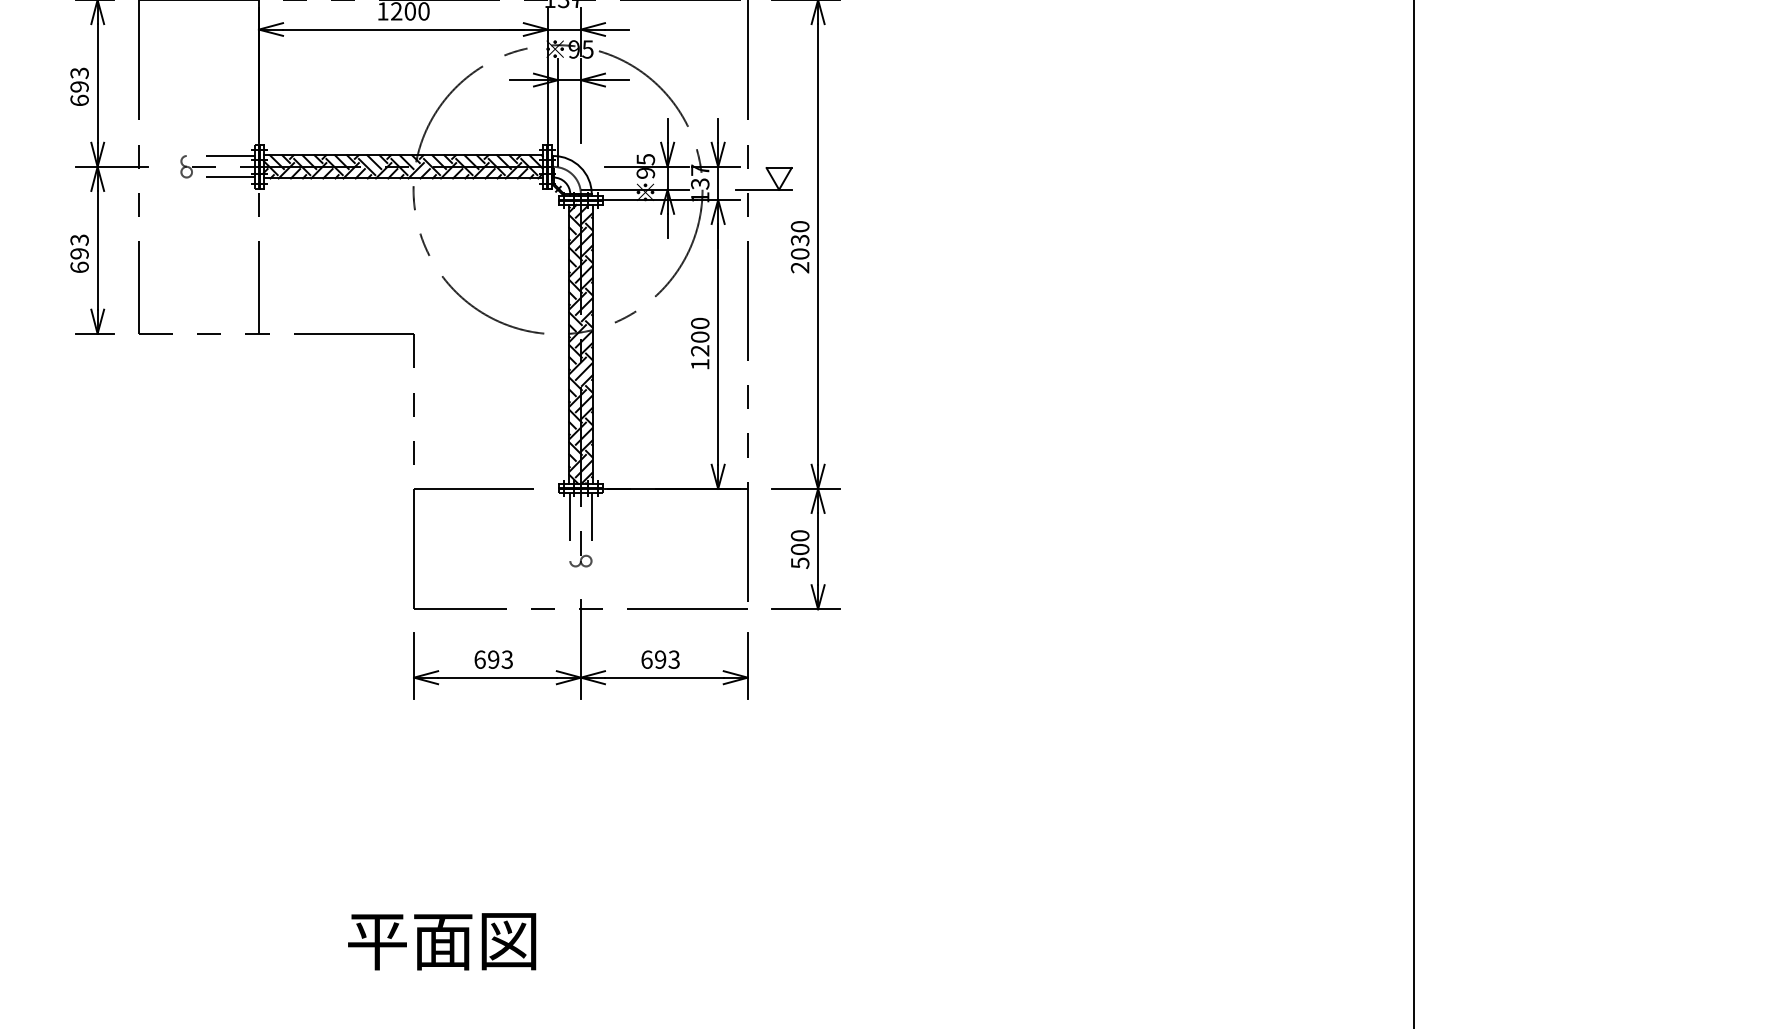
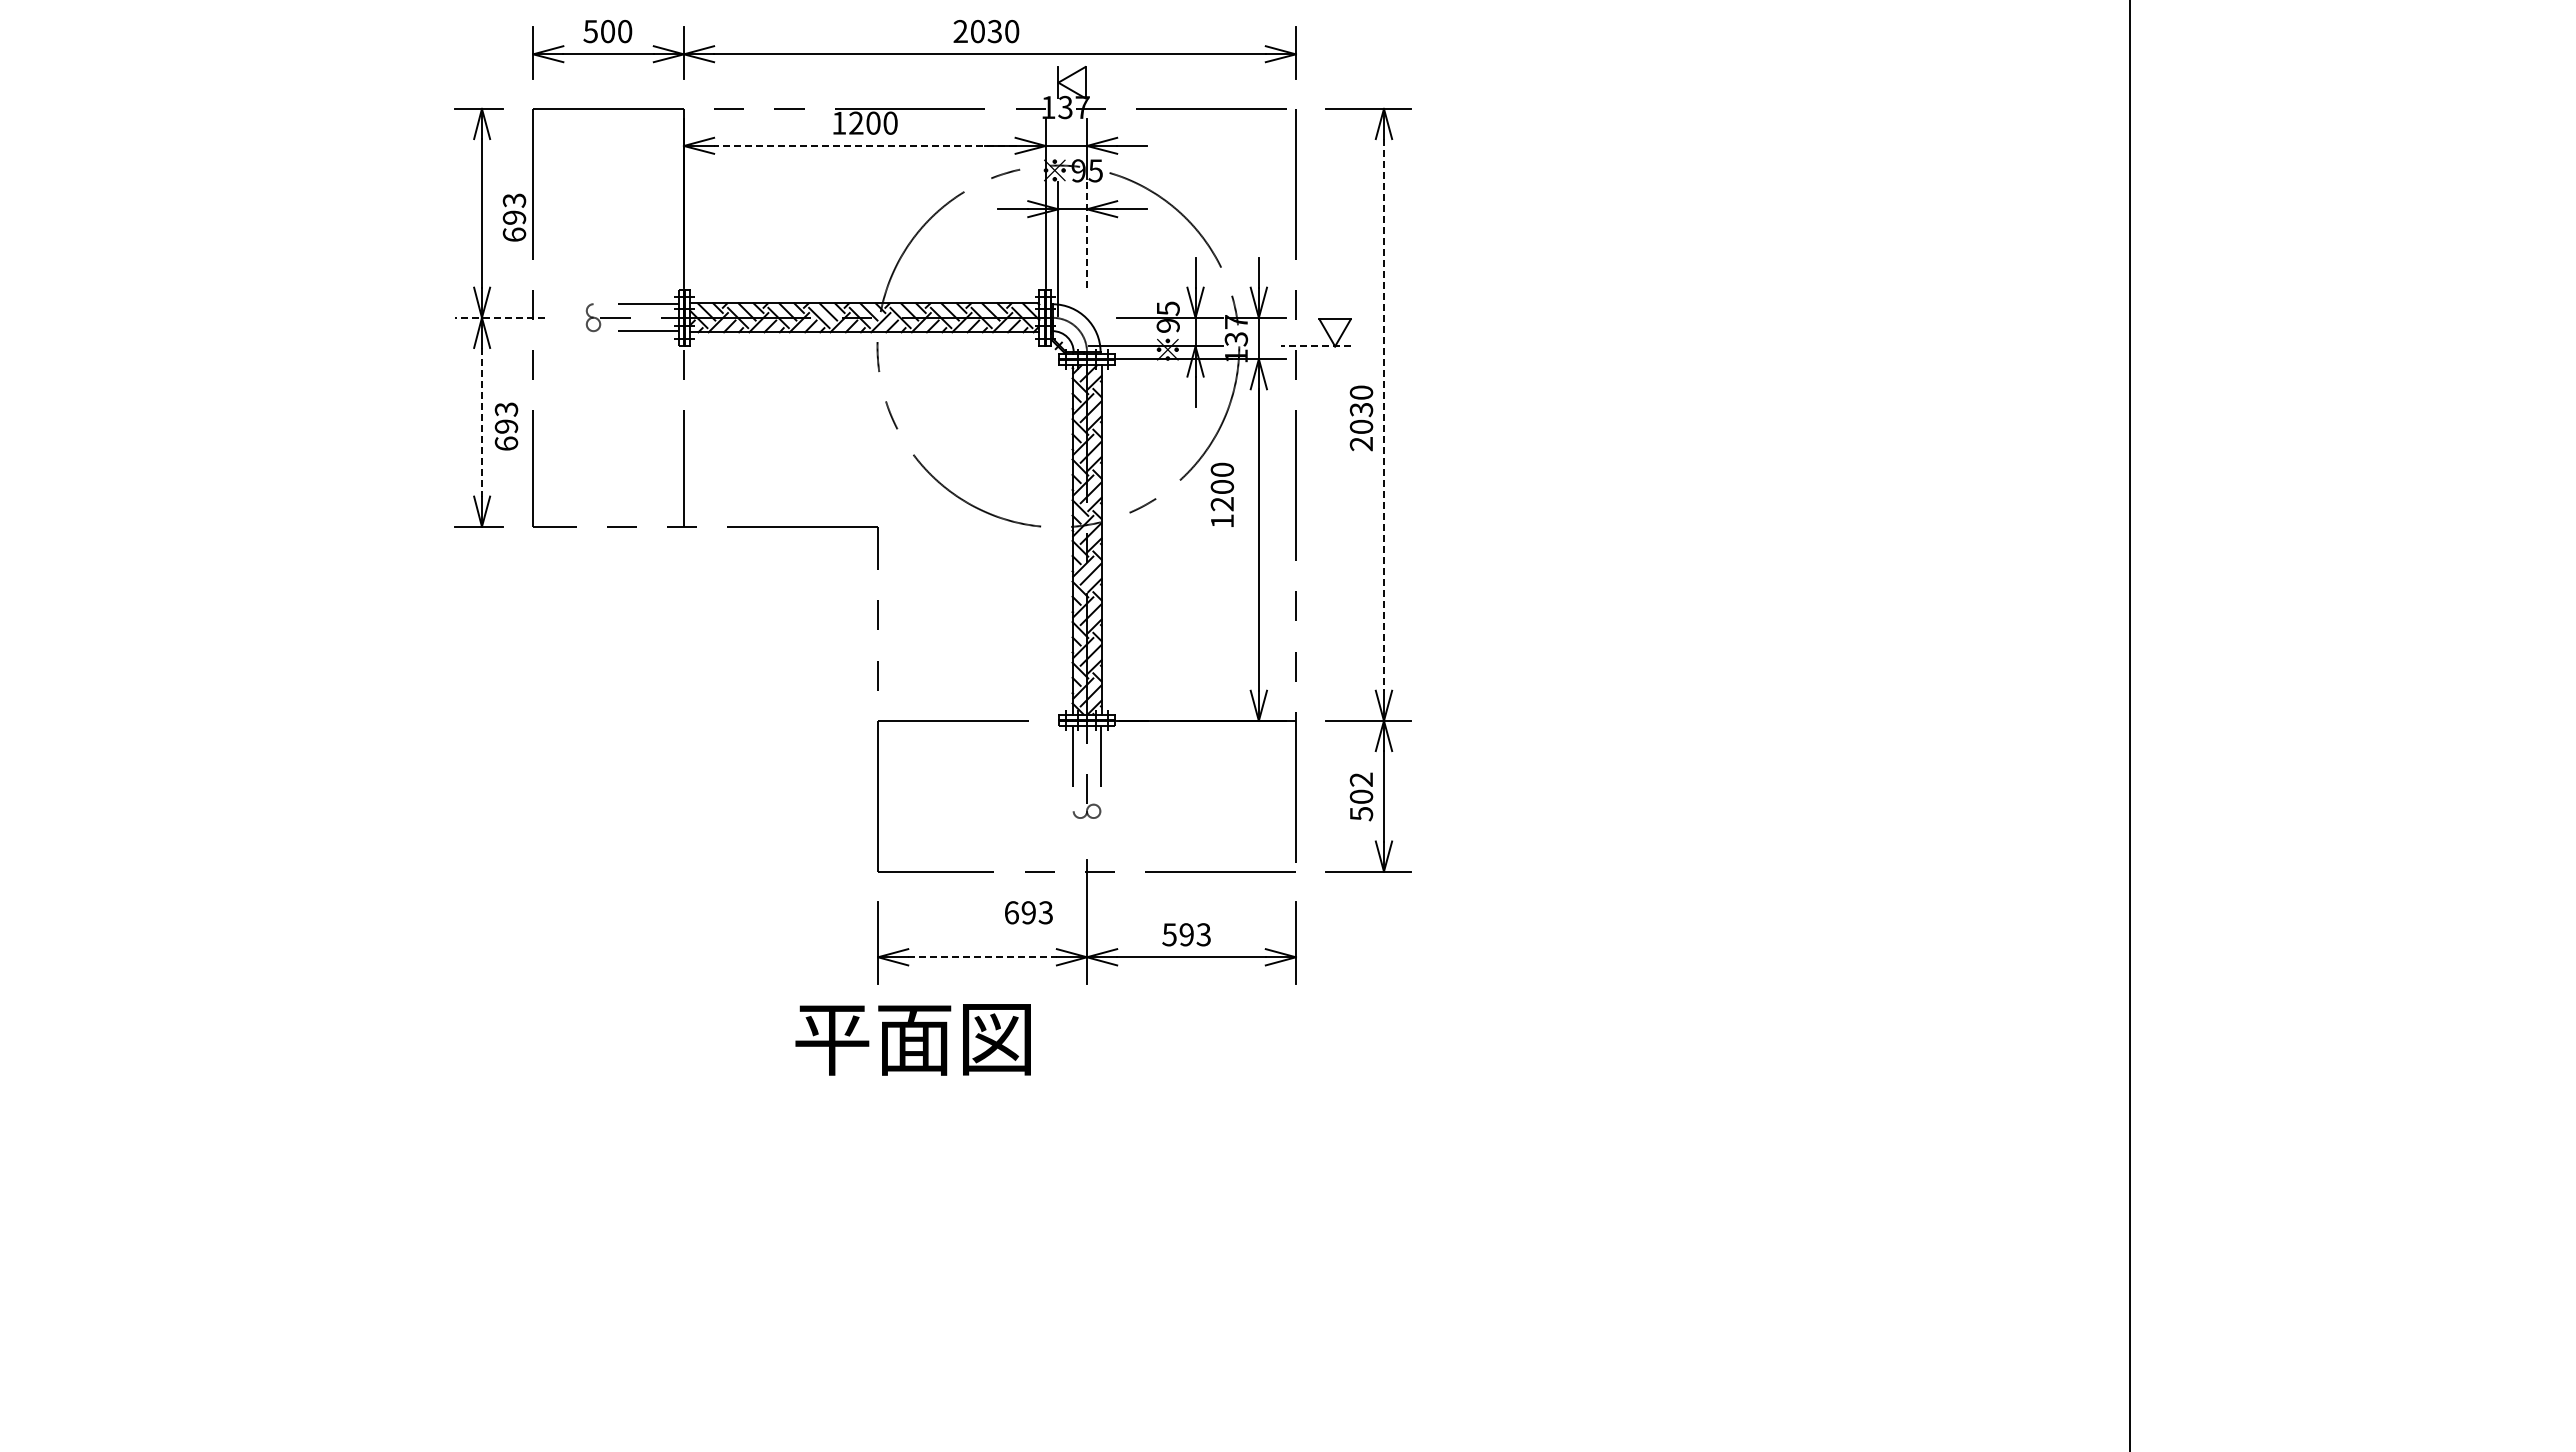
line: (403, 30) -> (864, 146), solid -> dashed
text: (79, 86) -> (514, 217), moved
line: (581, 100) -> (1087, 234), solid -> dashed
line: (111, 166) -> (499, 317), solid -> dashed
line: (763, 189) -> (1315, 346), solid -> dashed
line: (817, 244) -> (1383, 414), solid -> dashed
line: (97, 250) -> (481, 422), solid -> dashed
text: (79, 253) -> (506, 426), moved
text: (699, 343) -> (1221, 494), moved
text: (800, 535) -> (1361, 779), 500 -> 502
text: (493, 659) -> (1028, 912), moved
text: (646, 659) -> (1169, 934), 693 -> 593
line: (498, 677) -> (983, 957), solid -> dashed
text: (441, 941) -> (912, 1039), moved

